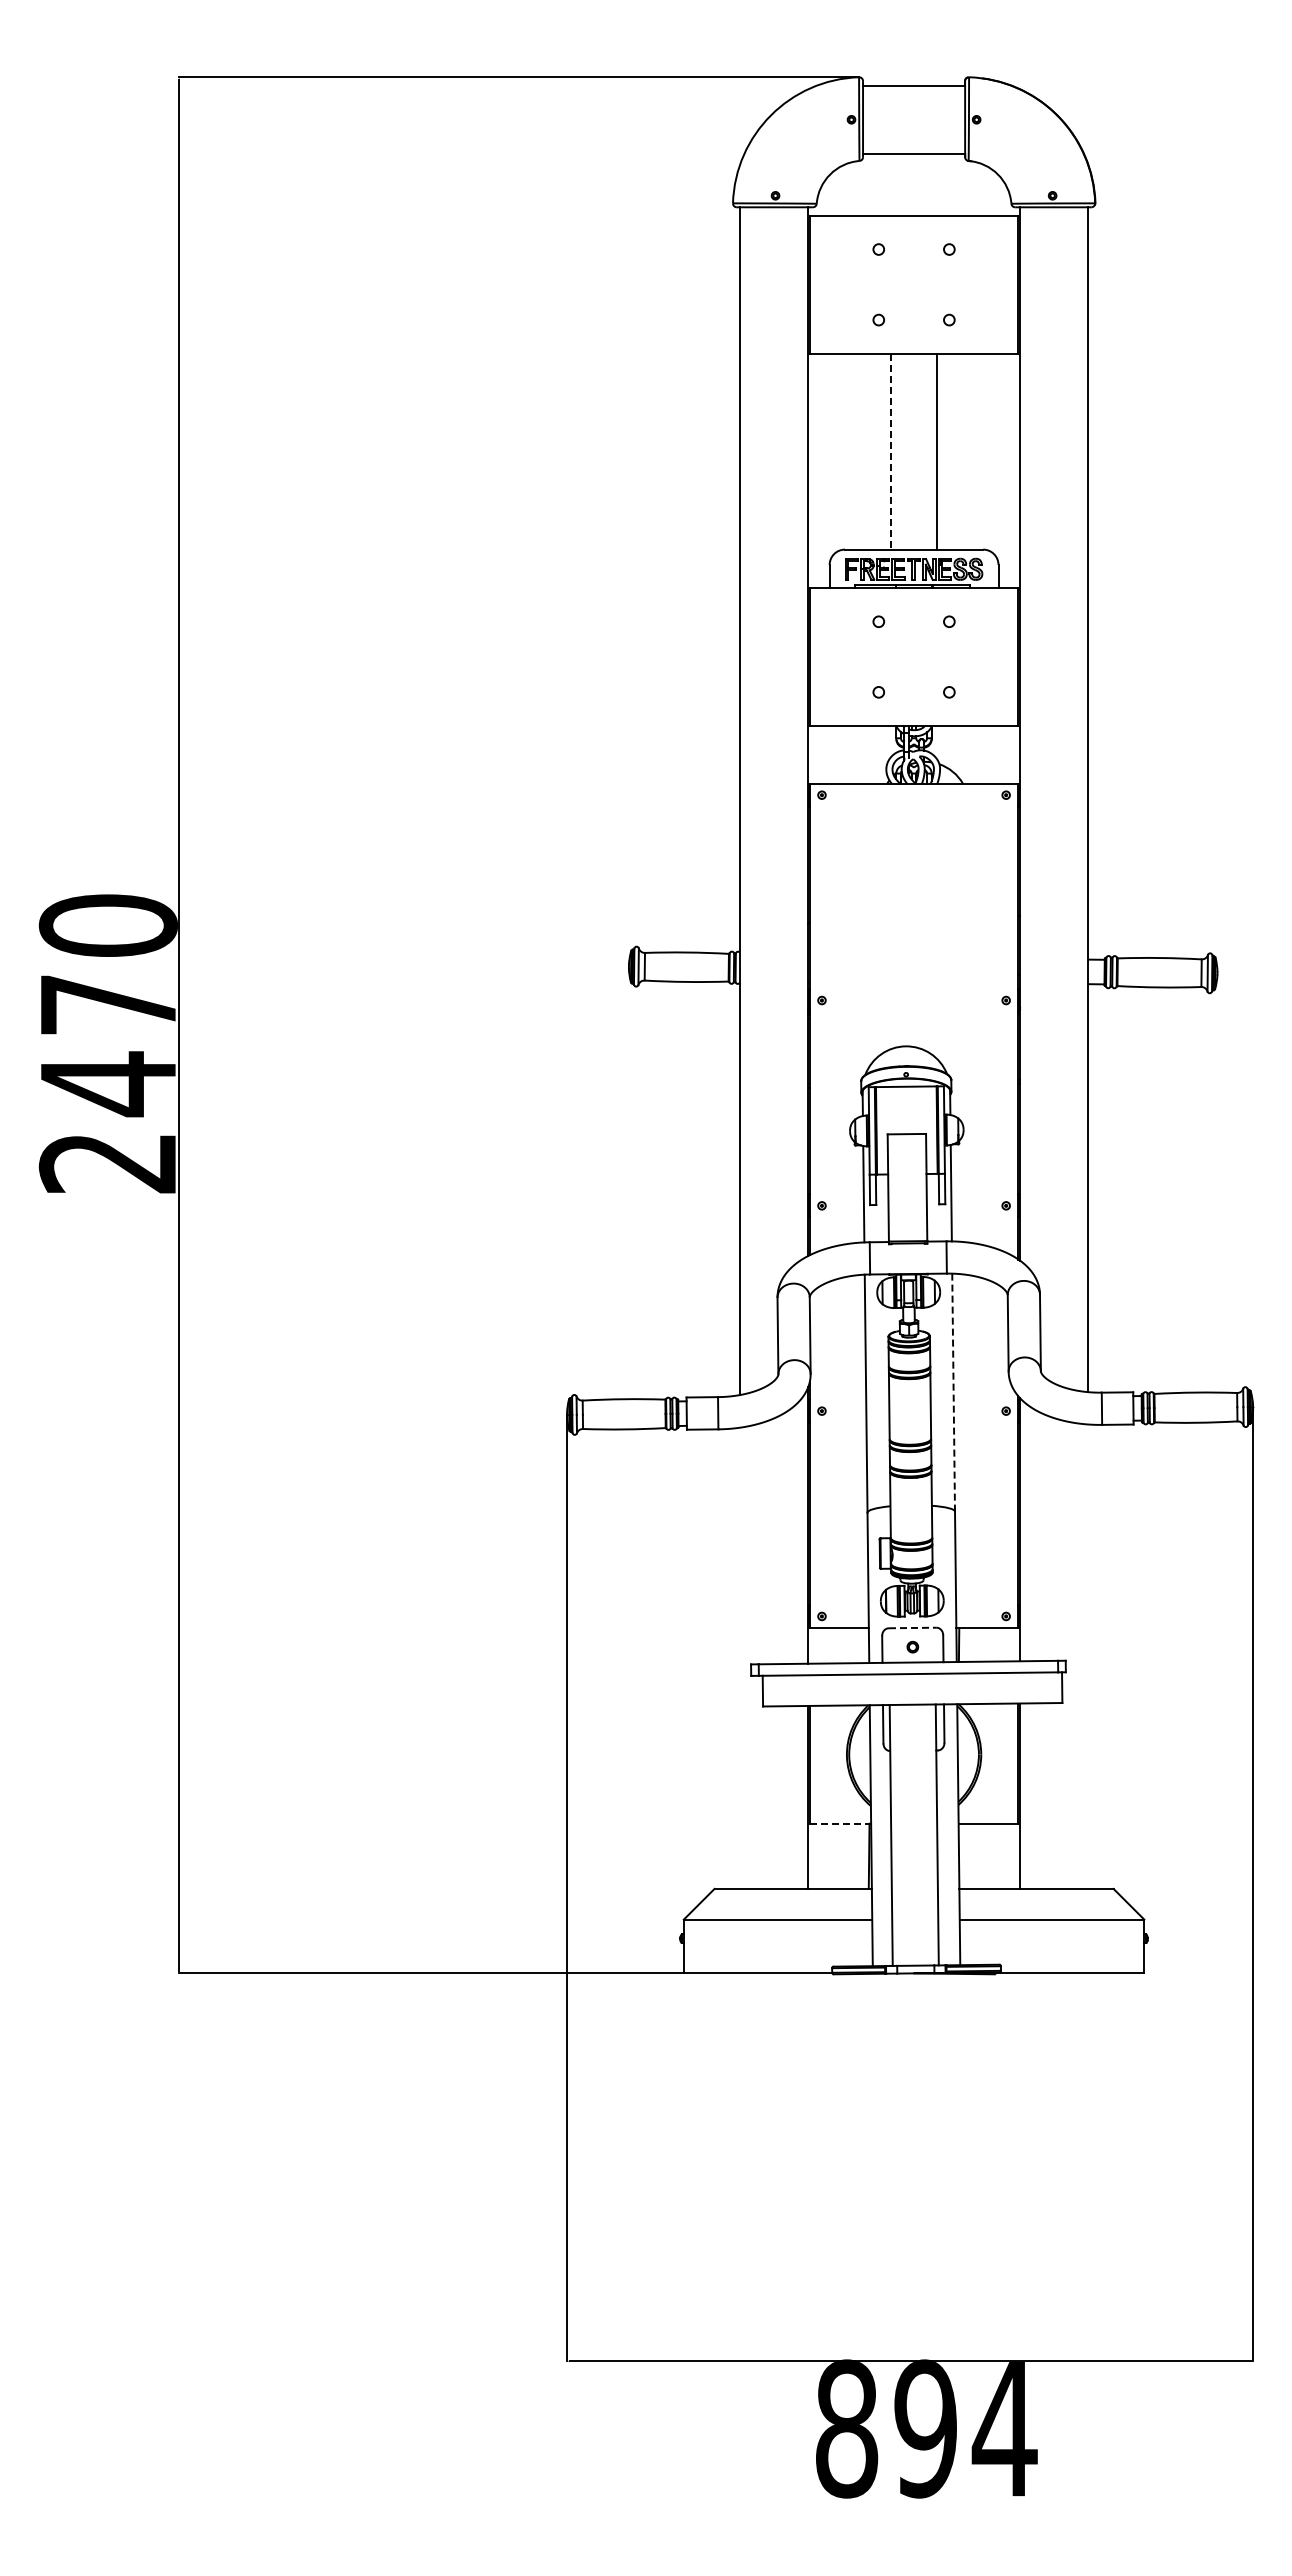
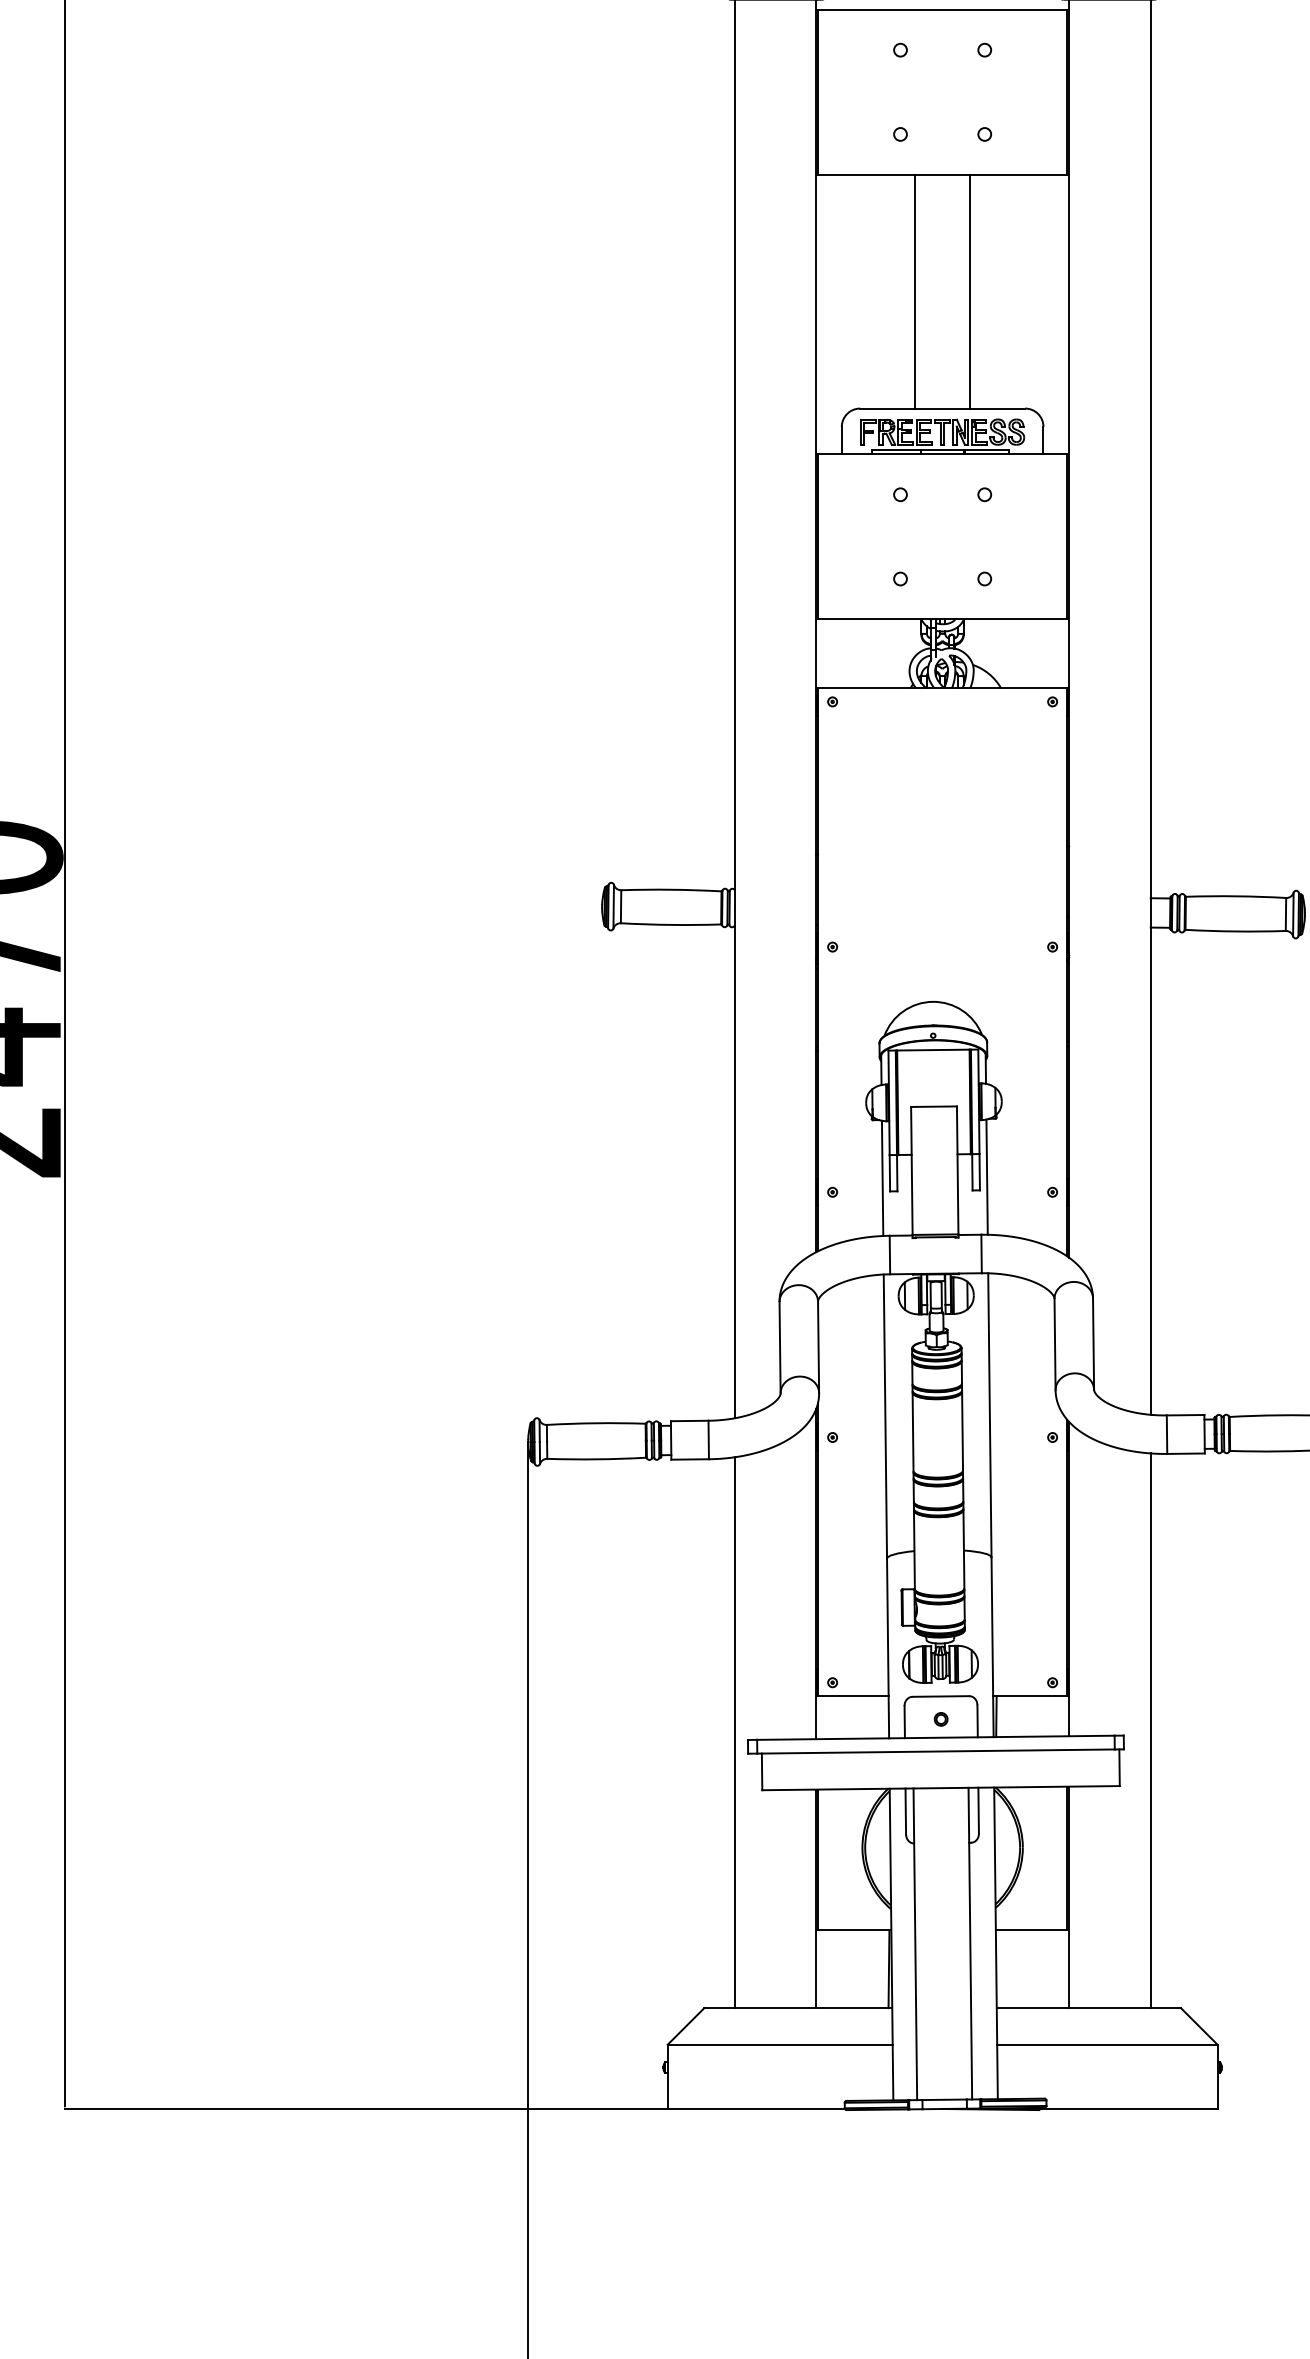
line: (891, 451) -> (915, 291), dashed -> solid
line: (953, 1392) -> (989, 1415), dashed -> solid
line: (912, 1627) -> (940, 1695), dashed -> solid
line: (1088, 1656) -> (1150, 1730), added
line: (739, 1657) -> (734, 1731), added
line: (840, 1823) -> (854, 1929), dashed -> solid

